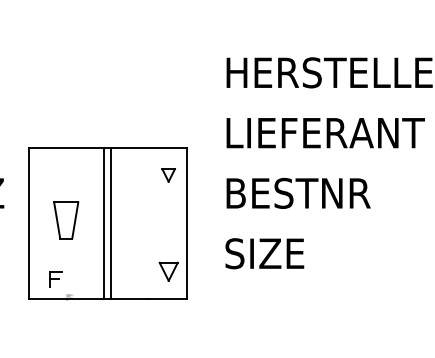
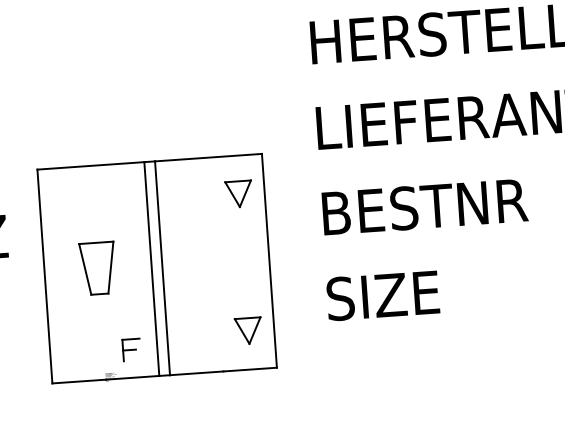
part: (168, 175) -> (238, 194), size x1.43
part: (55, 279) -> (131, 350), moved

